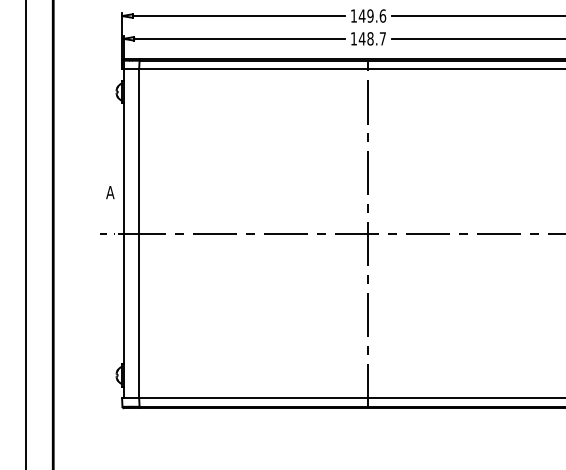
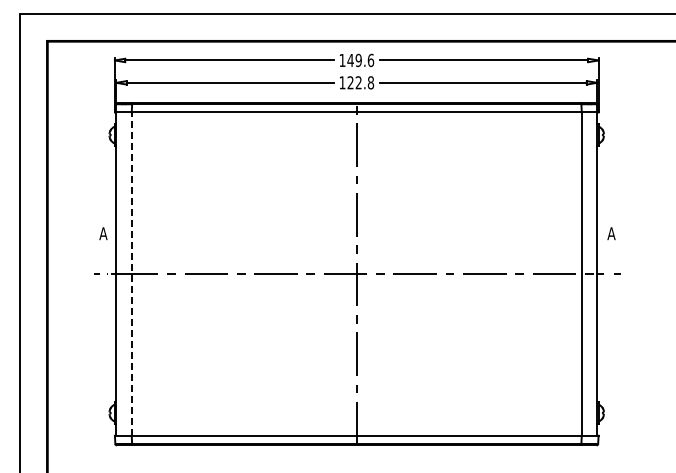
text: (372, 38) -> (360, 82), 148.7 -> 122.8
line: (138, 234) -> (131, 274), solid -> dashed

